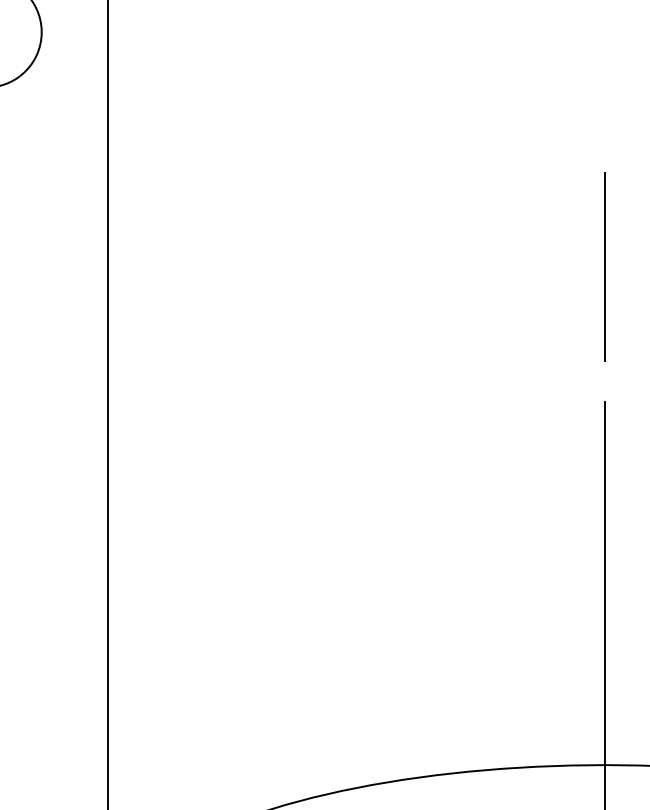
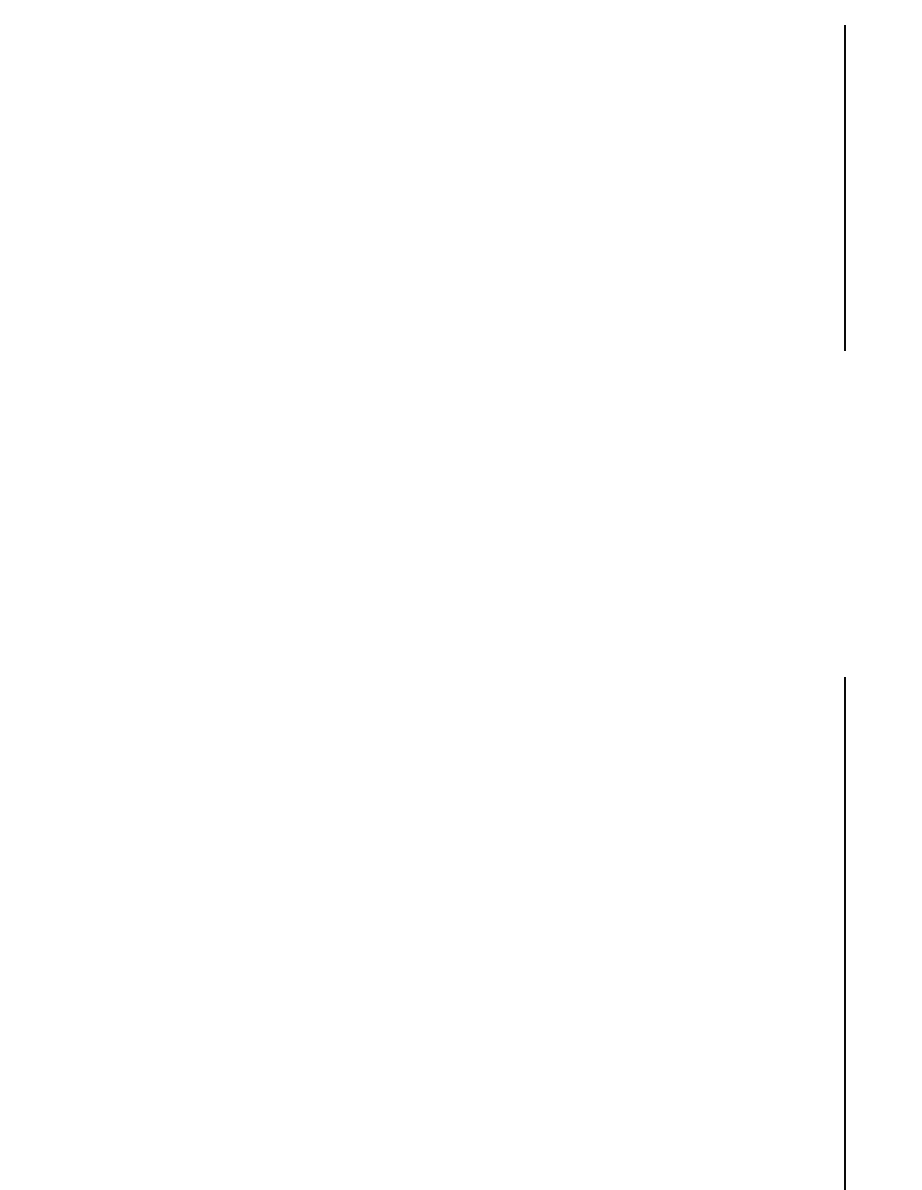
line: (604, 266) -> (843, 187), moved

